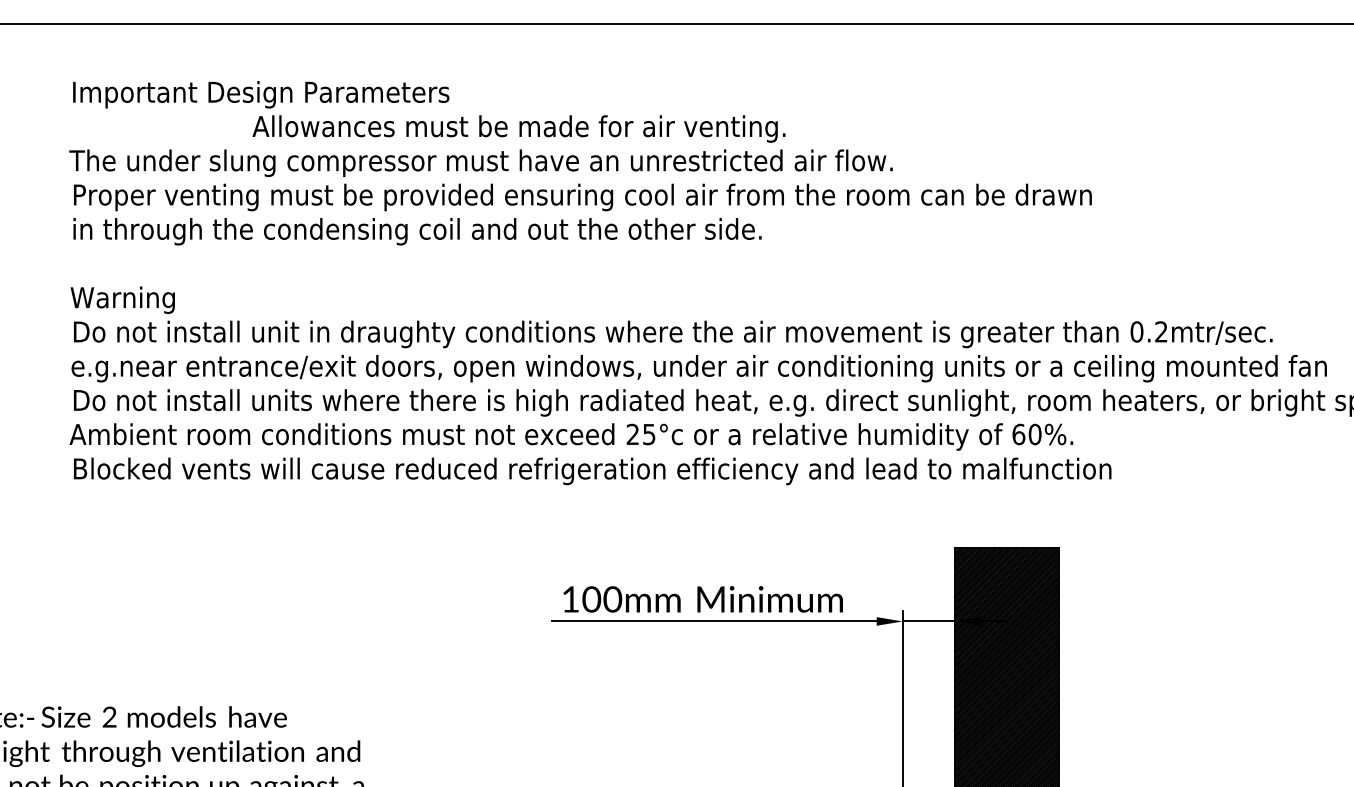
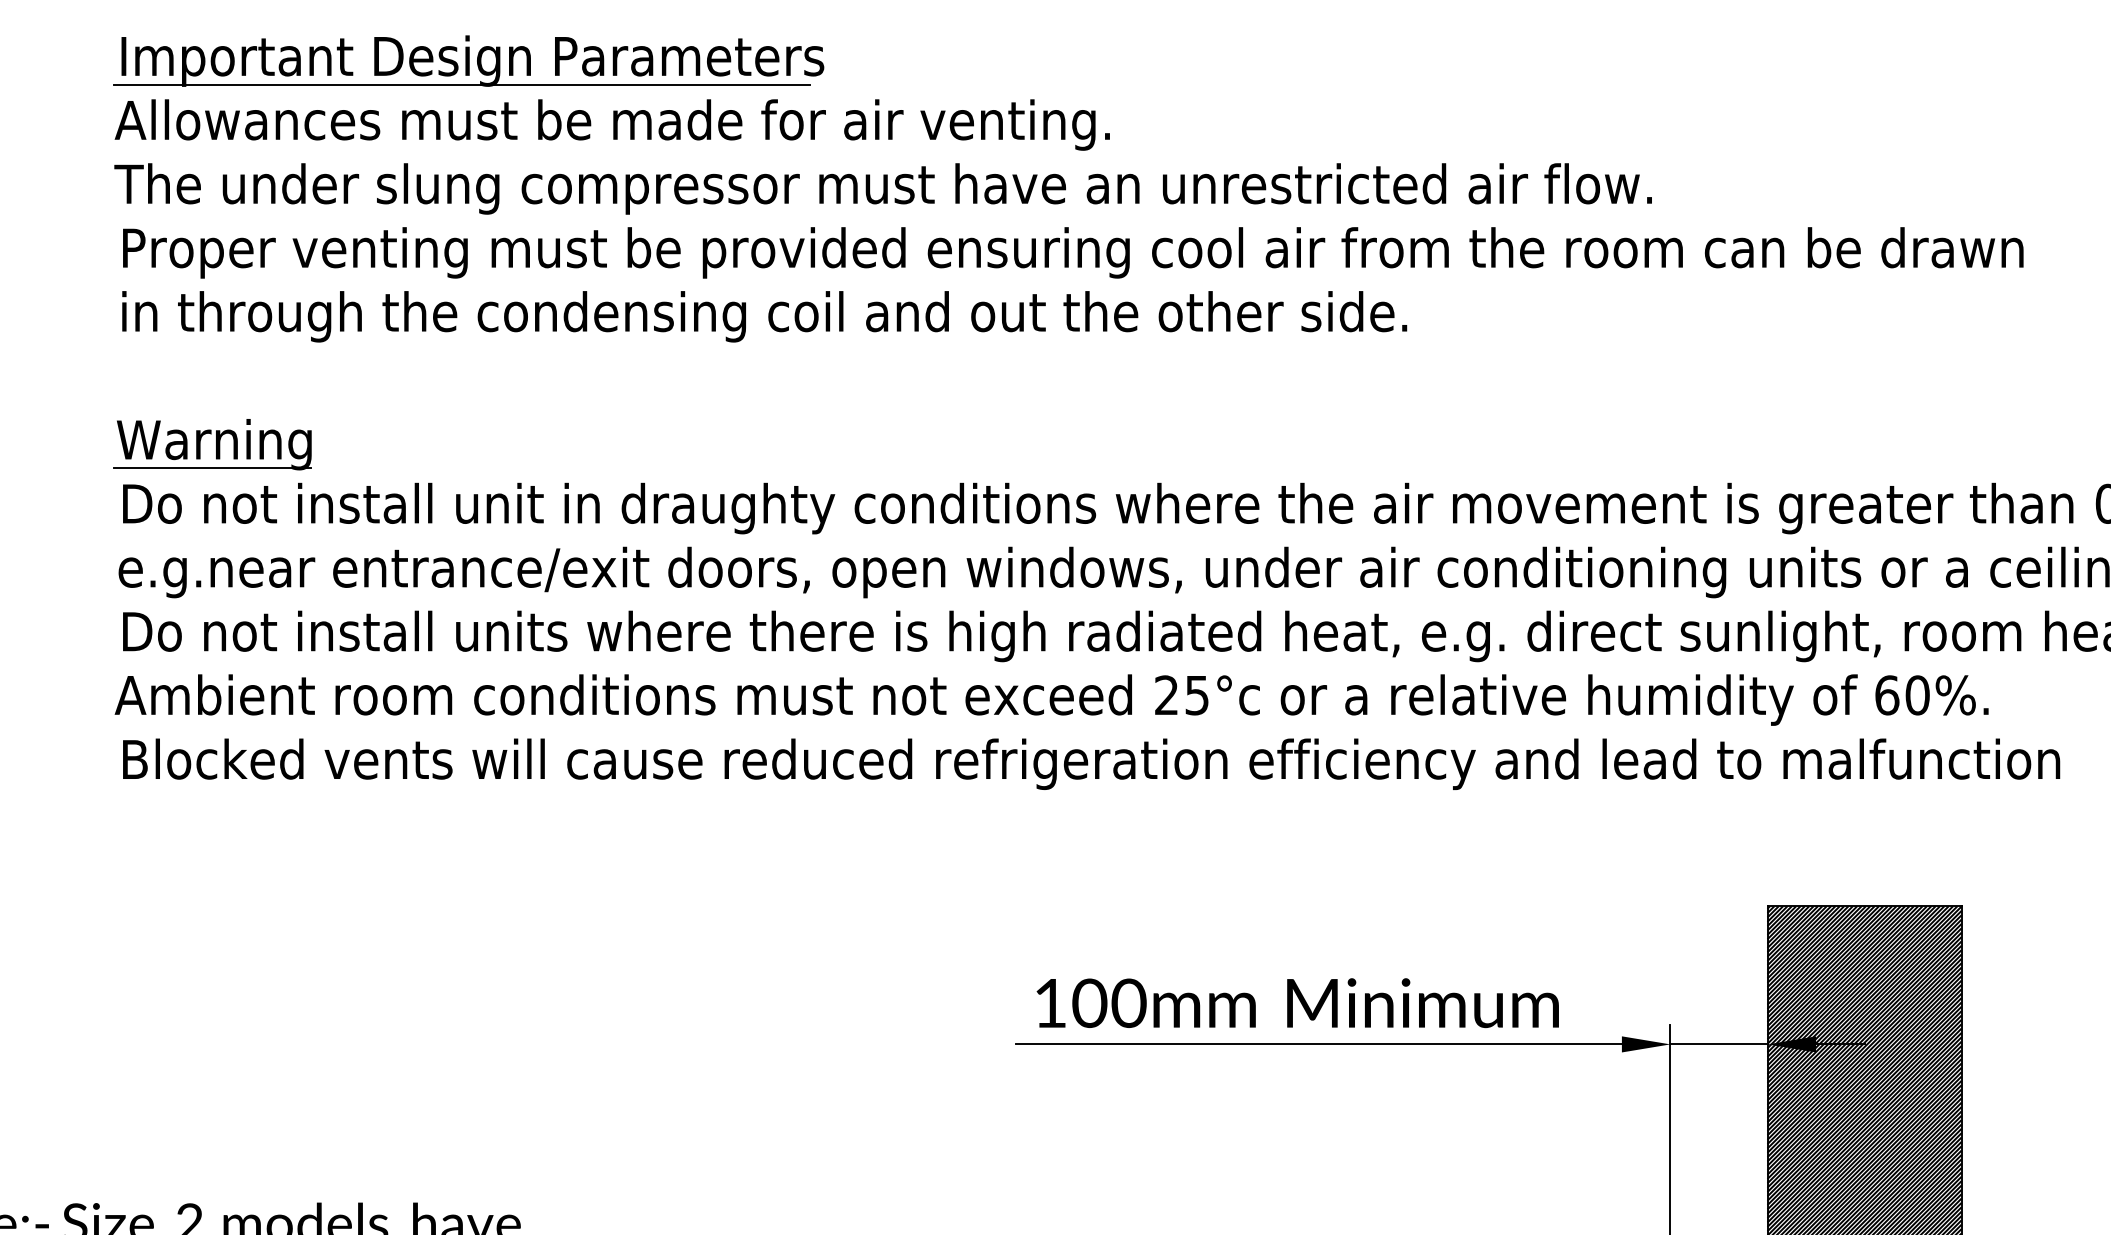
line: (255, 107) -> (462, 84), added
text: (518, 128) -> (611, 124), moved
line: (121, 312) -> (211, 467), added

